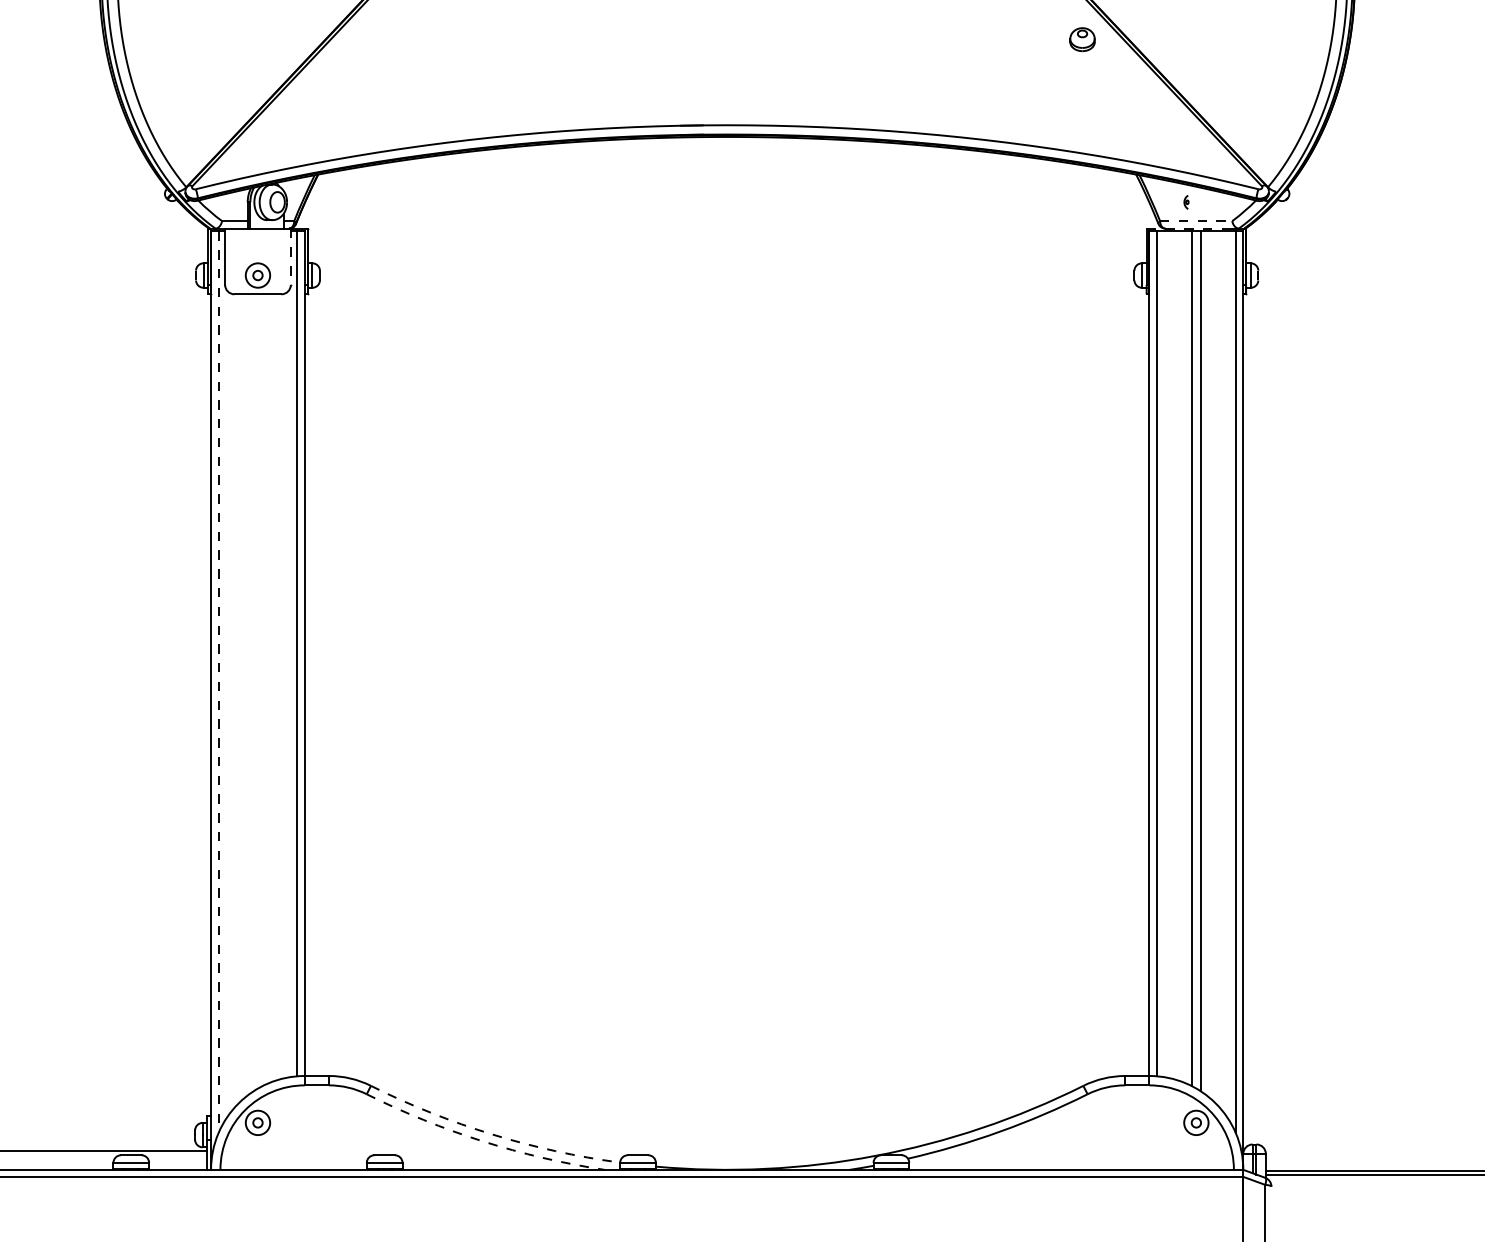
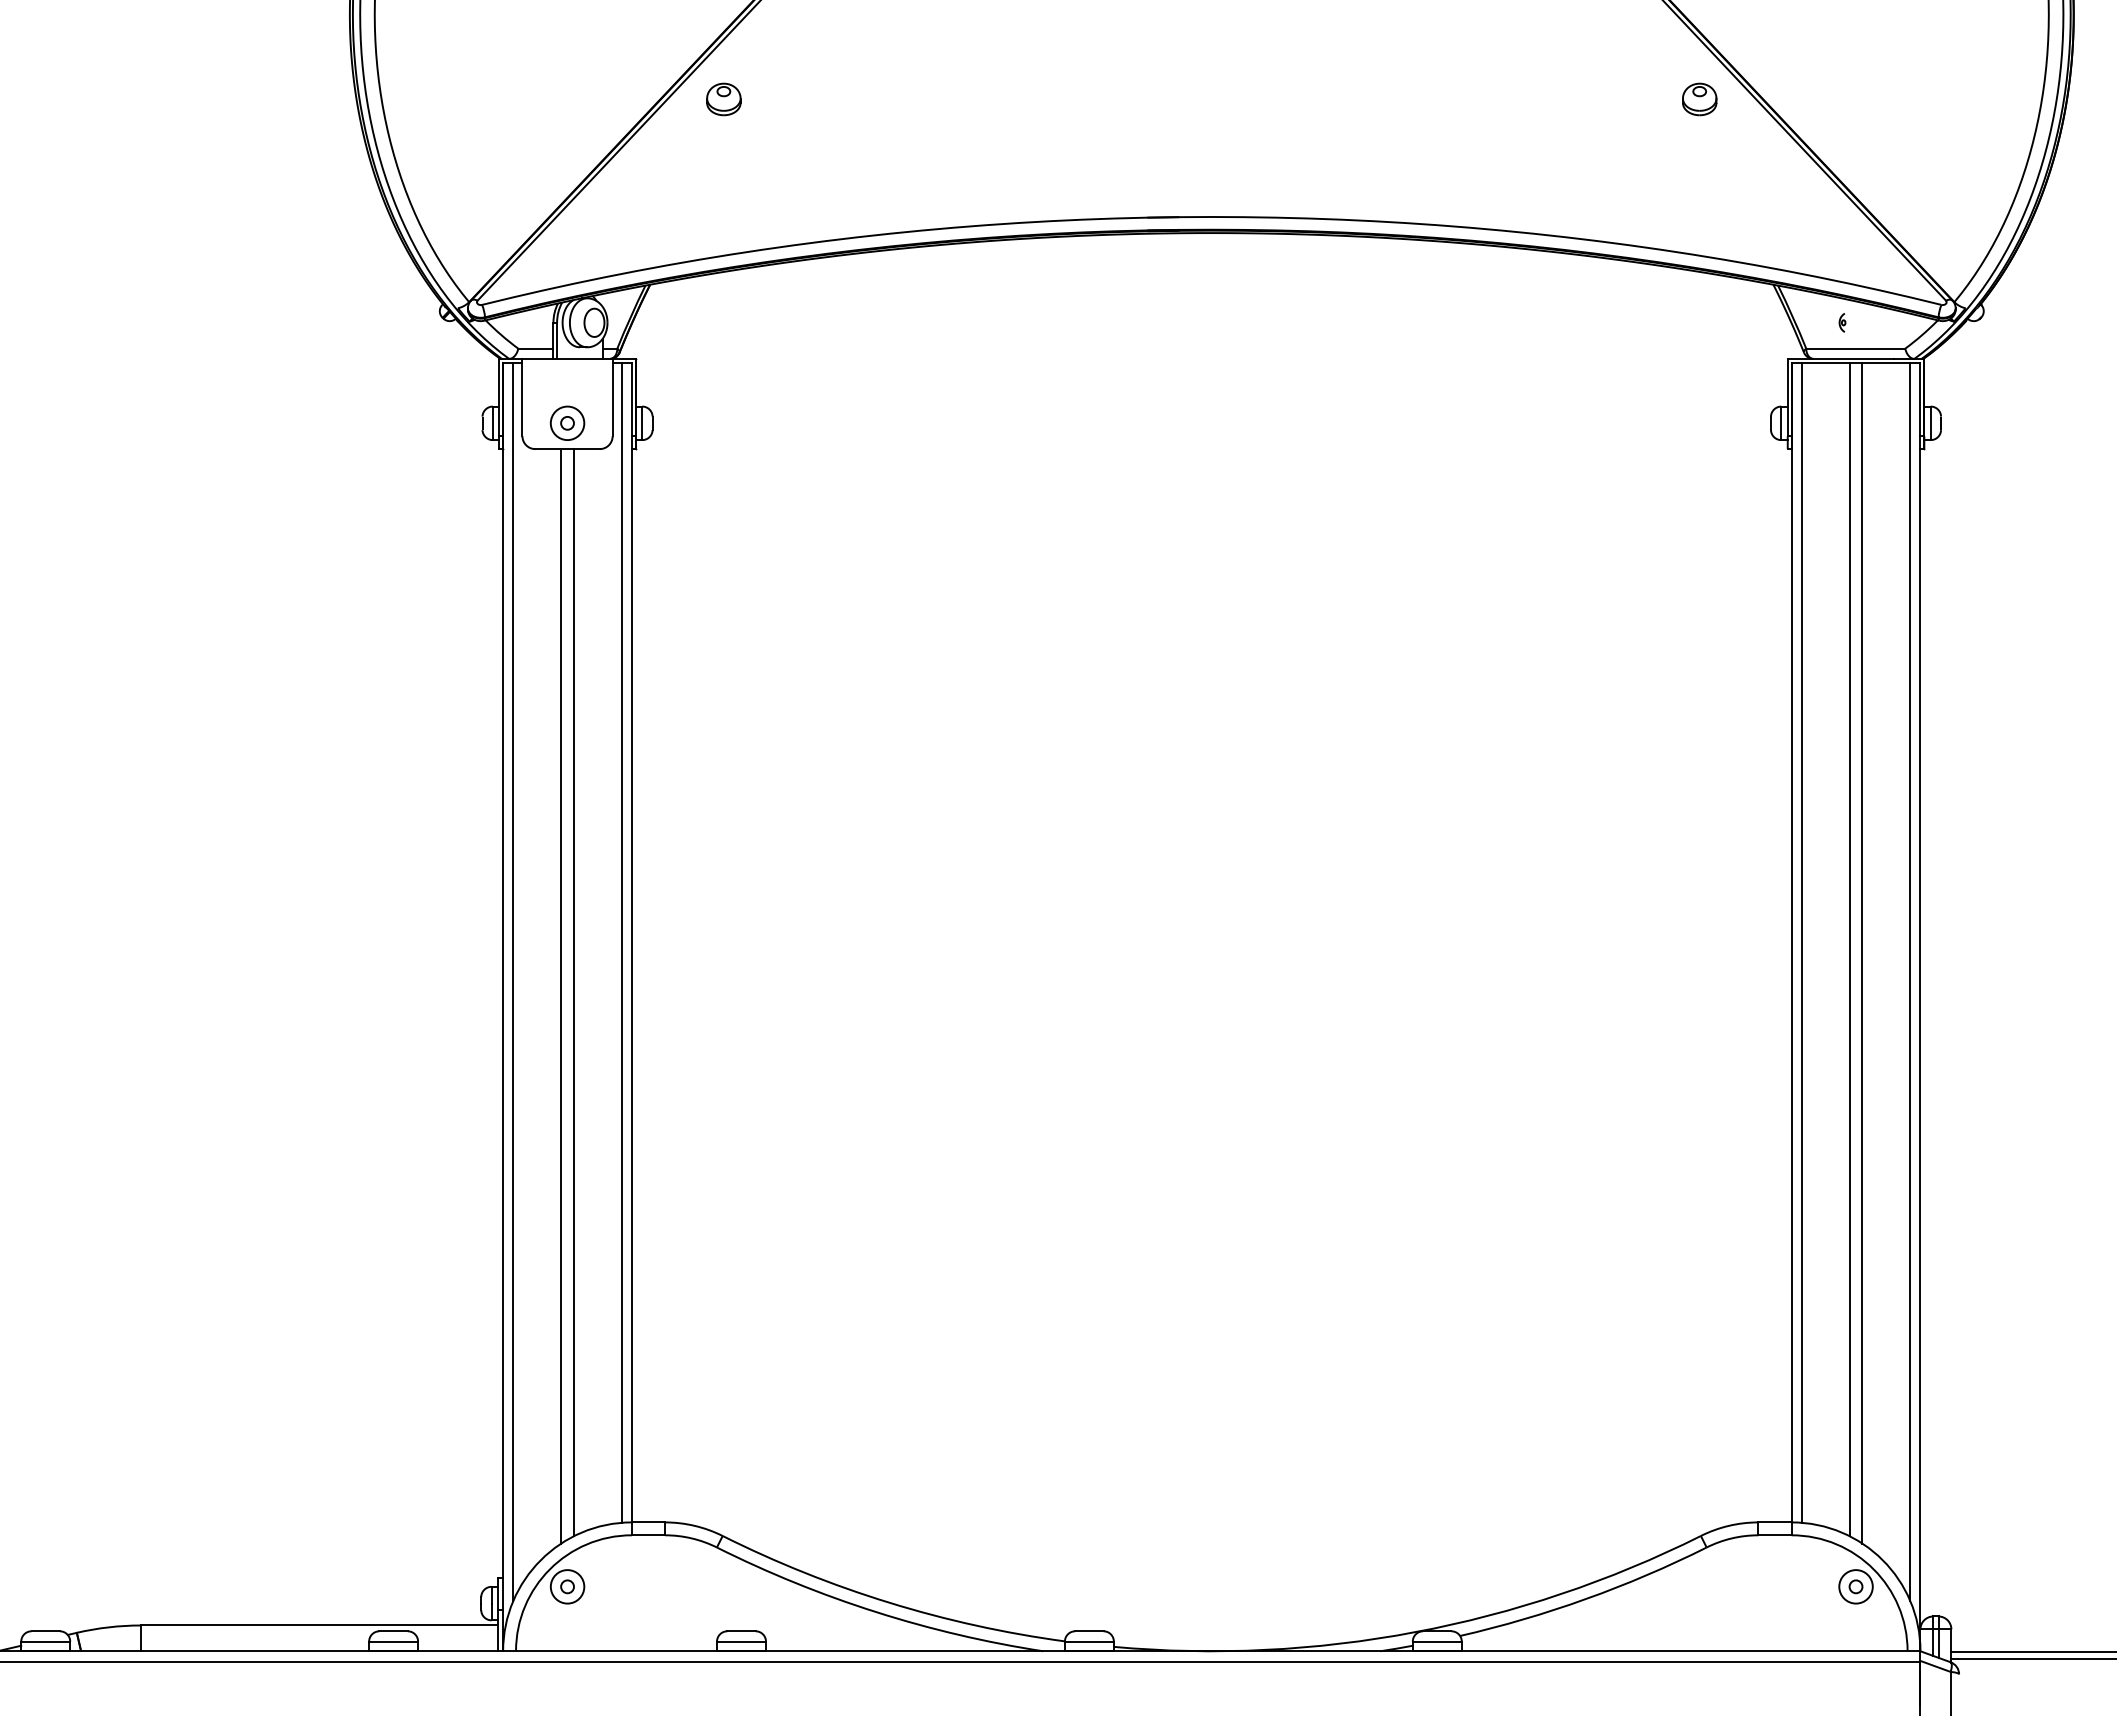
part: (371, 39) -> (723, 99), added
line: (1195, 221) -> (1855, 348), dashed -> solid
line: (1185, 228) -> (1841, 358), dashed -> solid
line: (290, 256) -> (612, 397), dashed -> solid
line: (218, 682) -> (513, 981), dashed -> solid
line: (263, 690) -> (574, 992), added
line: (253, 692) -> (561, 996), added
arc: (492, 1134) -> (889, 1602), dashed -> solid
arc: (482, 1141) -> (876, 1612), dashed -> solid

